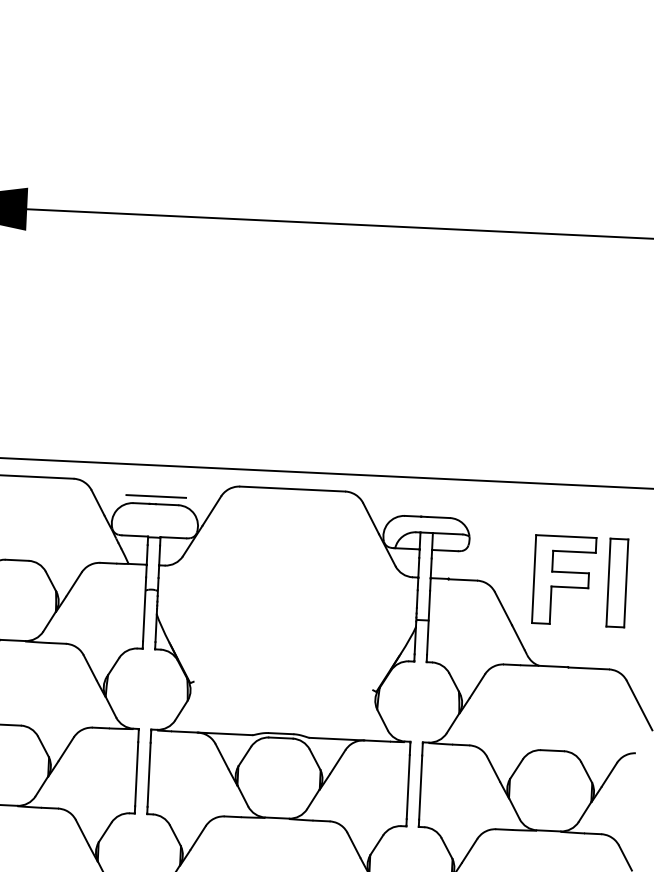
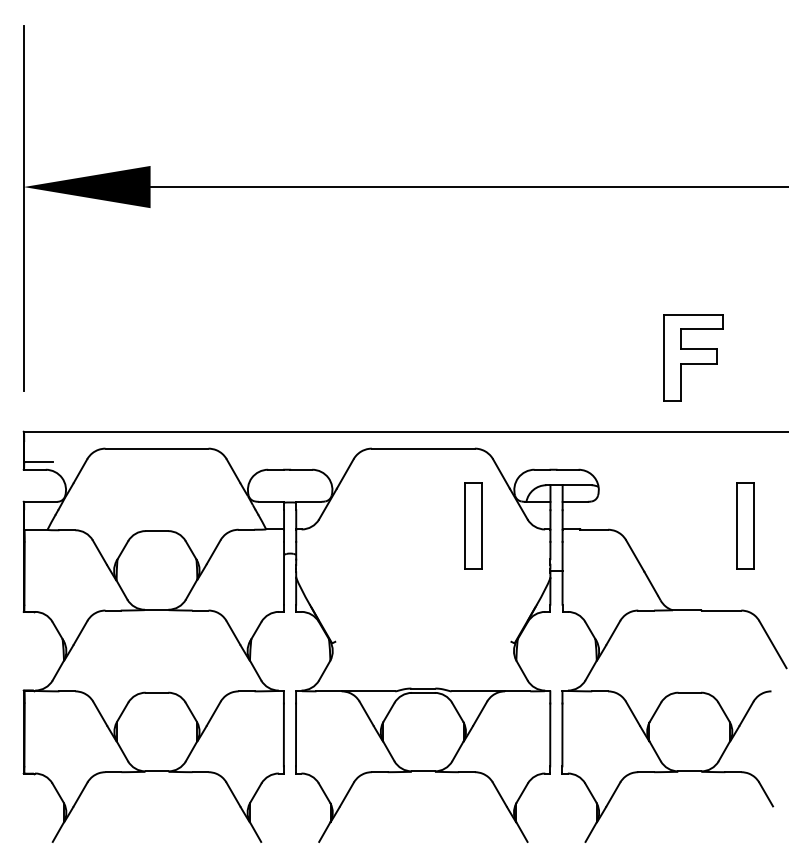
line: (155, 496) -> (289, 462), removed
part: (340, 569) -> (473, 525), added
part: (564, 580) -> (693, 357), moved

